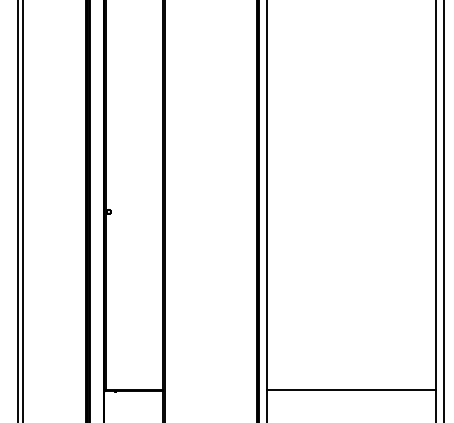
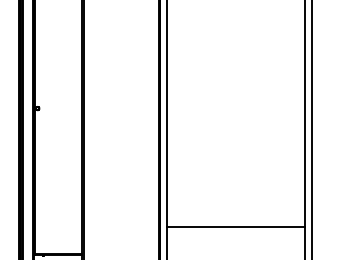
line: (351, 390) -> (235, 227), moved

